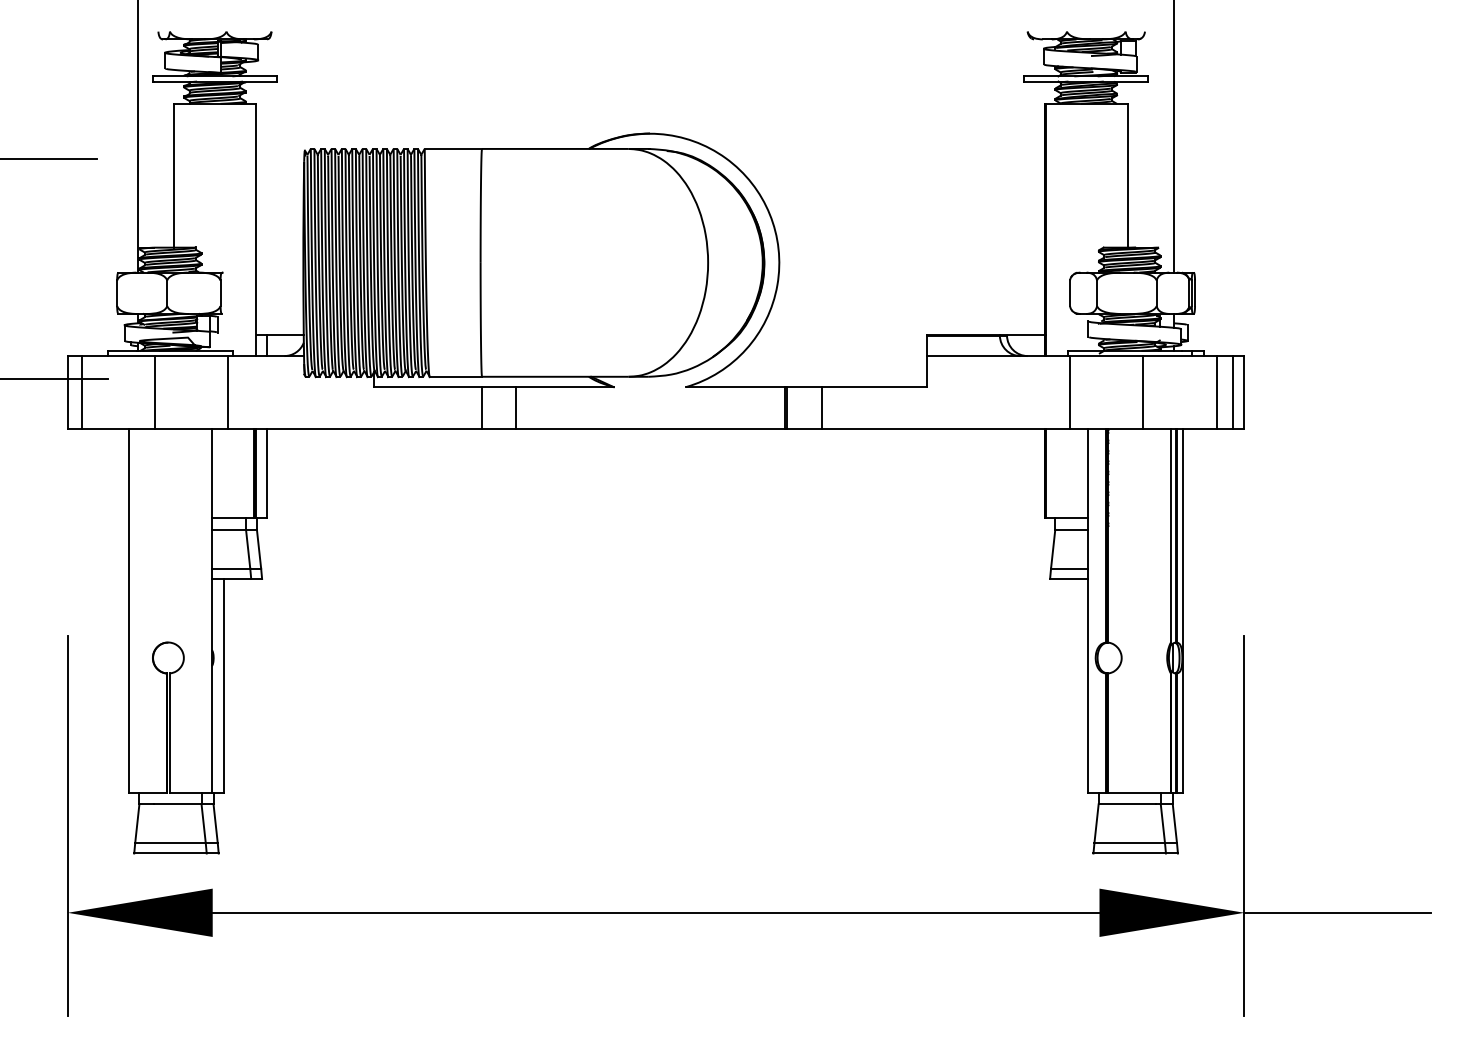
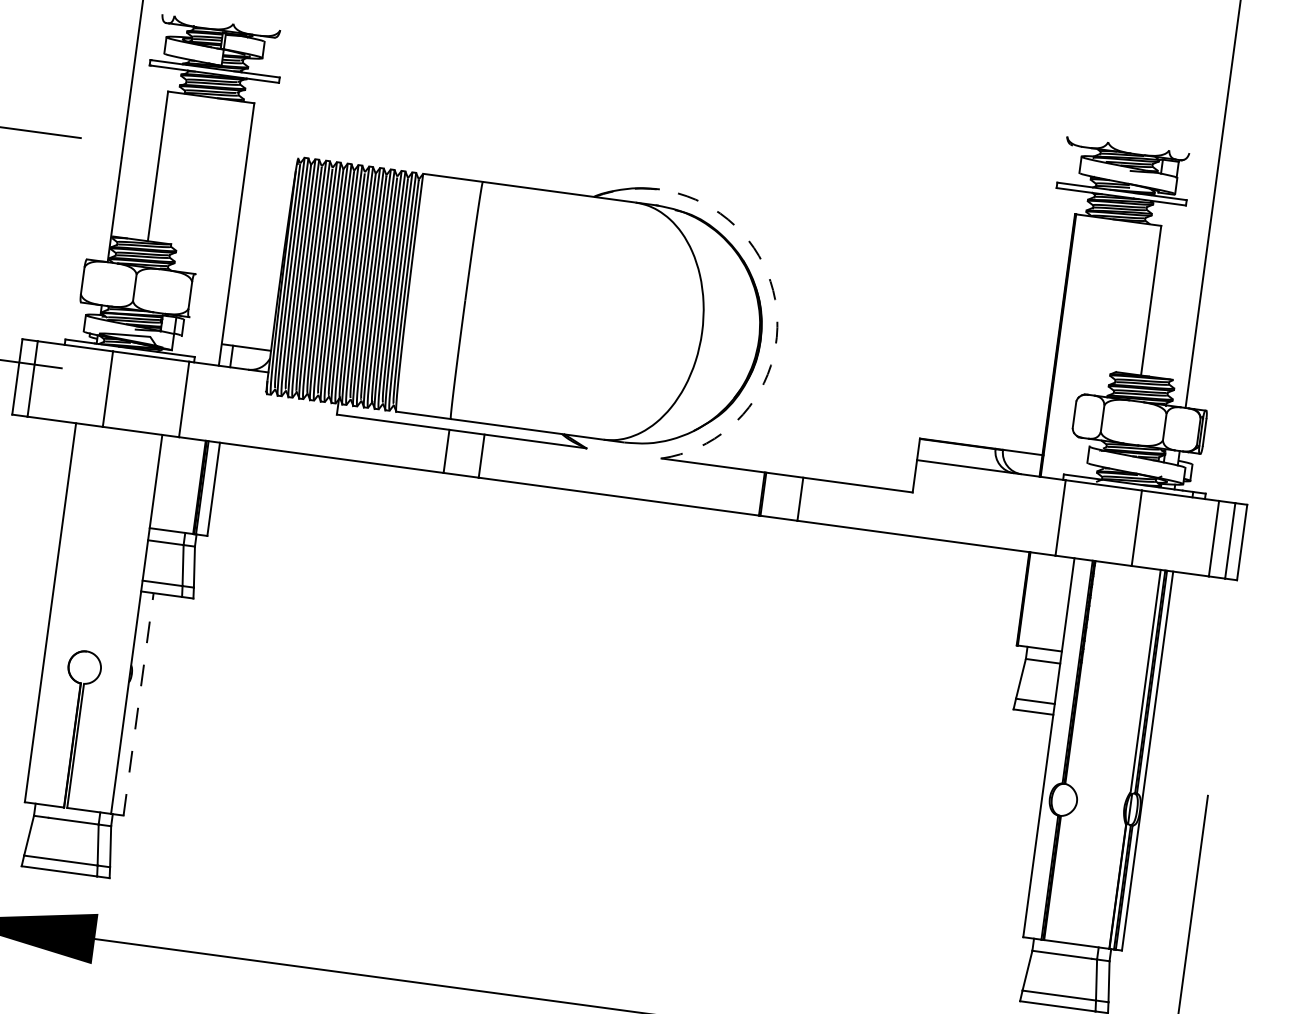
arc: (769, 214) -> (772, 290), solid -> dashed
line: (223, 685) -> (138, 703), solid -> dashed

